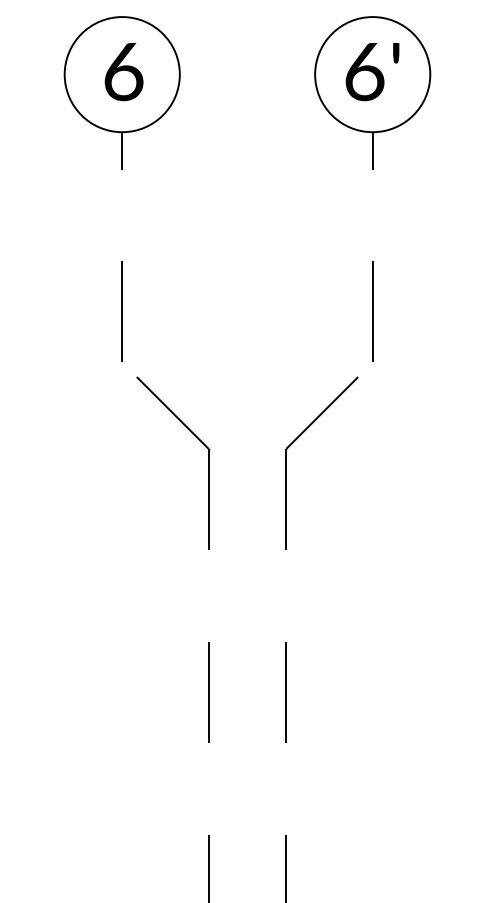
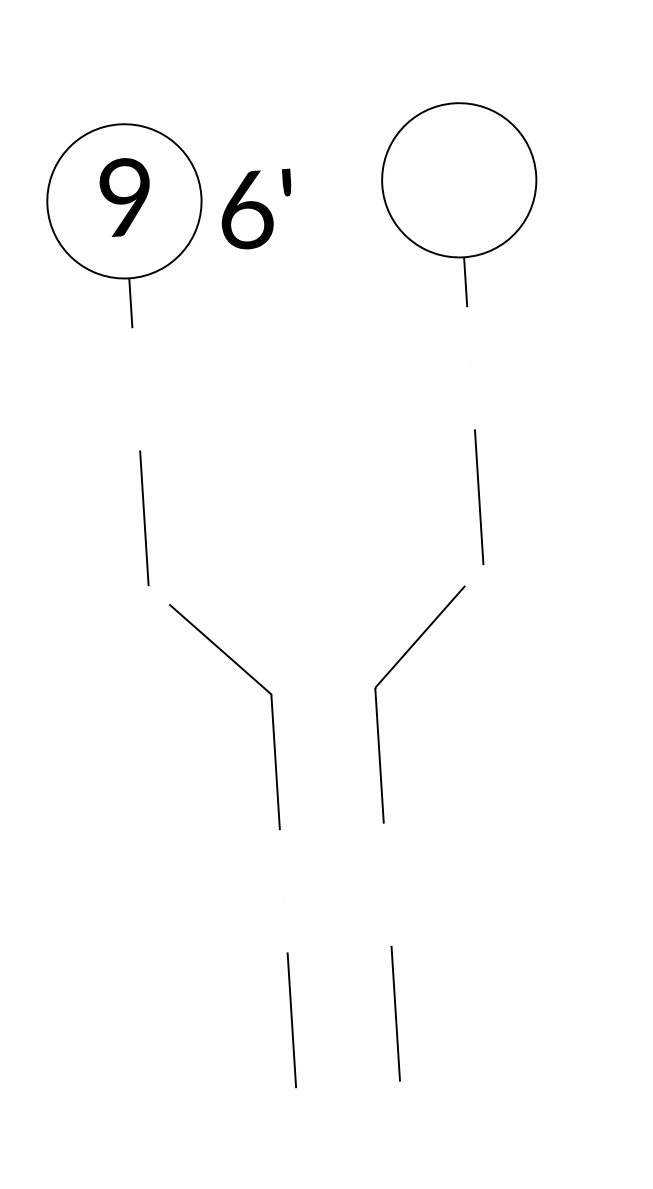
text: (123, 71) -> (125, 197), 6 -> 9
text: (372, 72) -> (256, 210), moved

